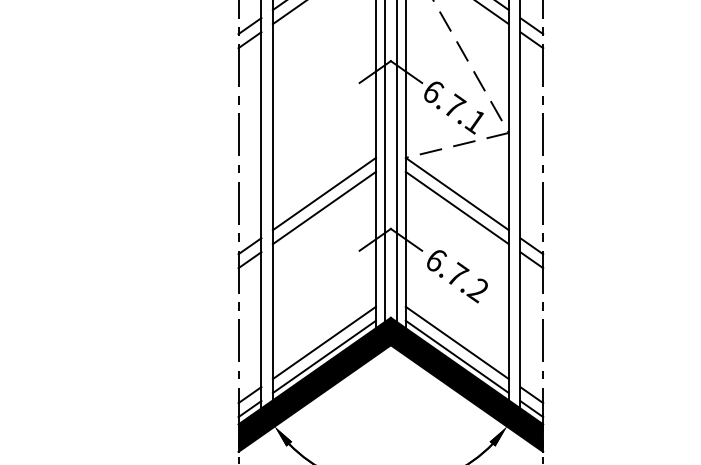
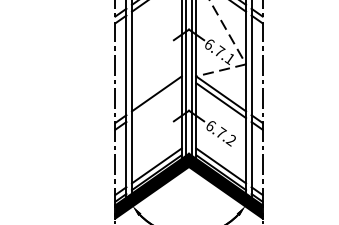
line: (323, 207) -> (156, 100), removed

